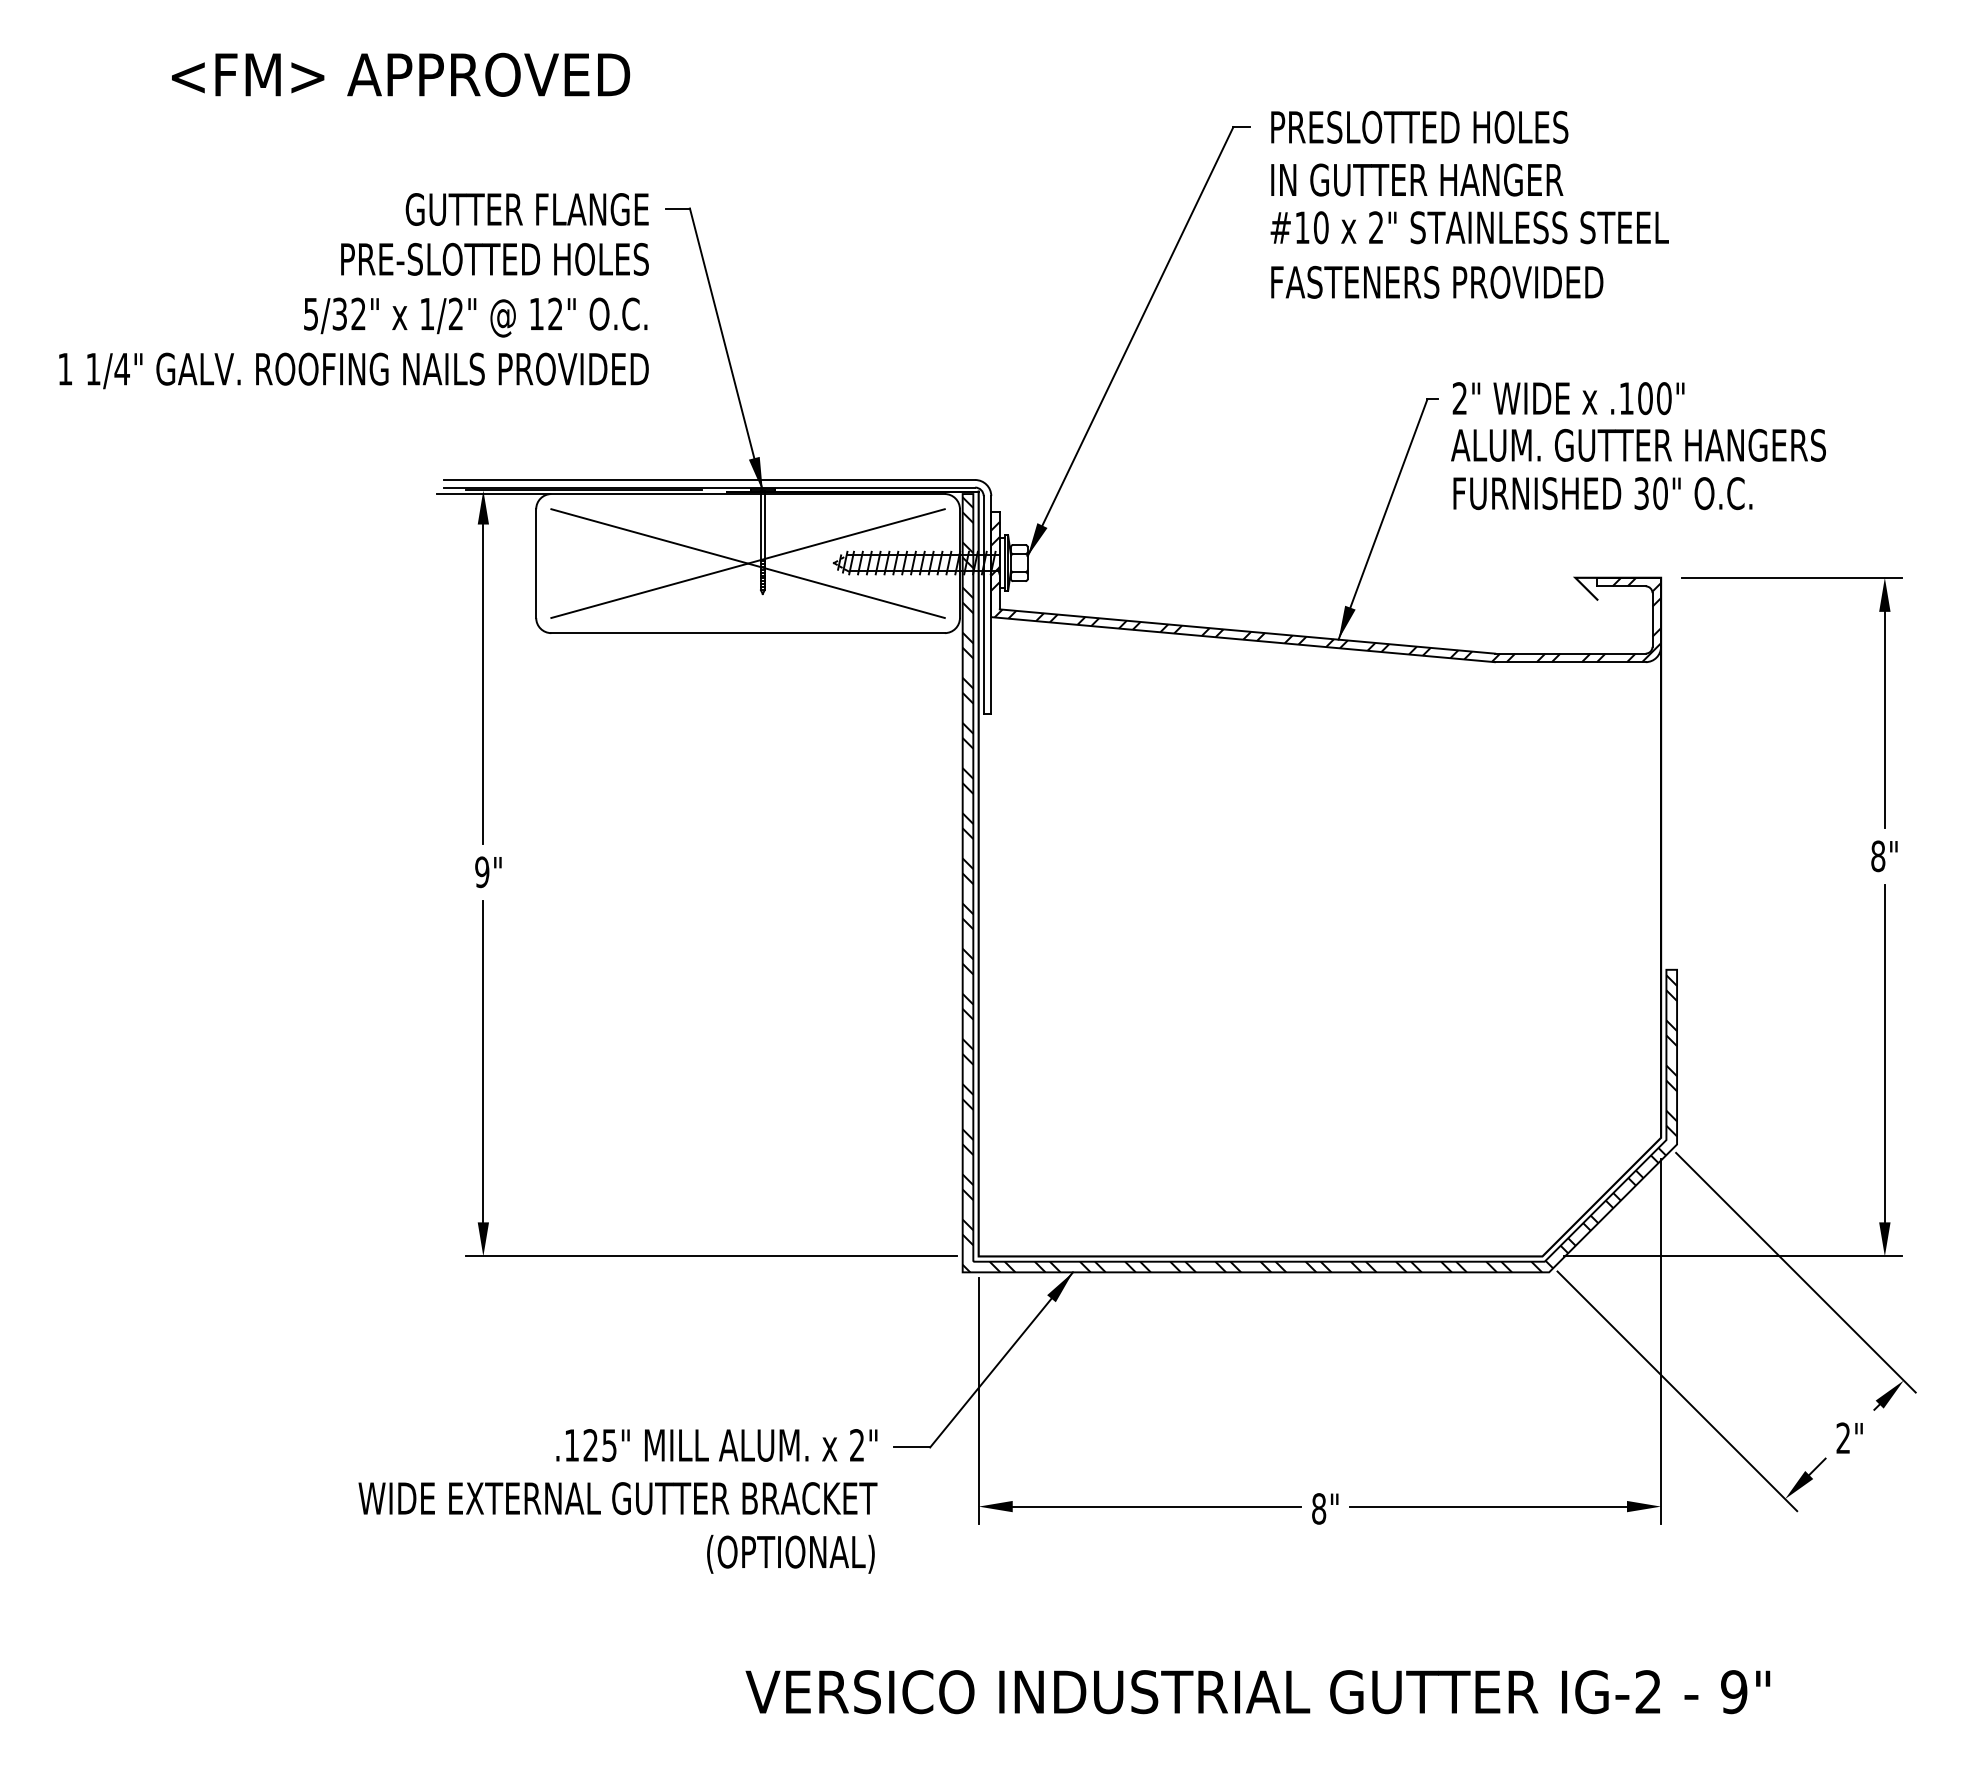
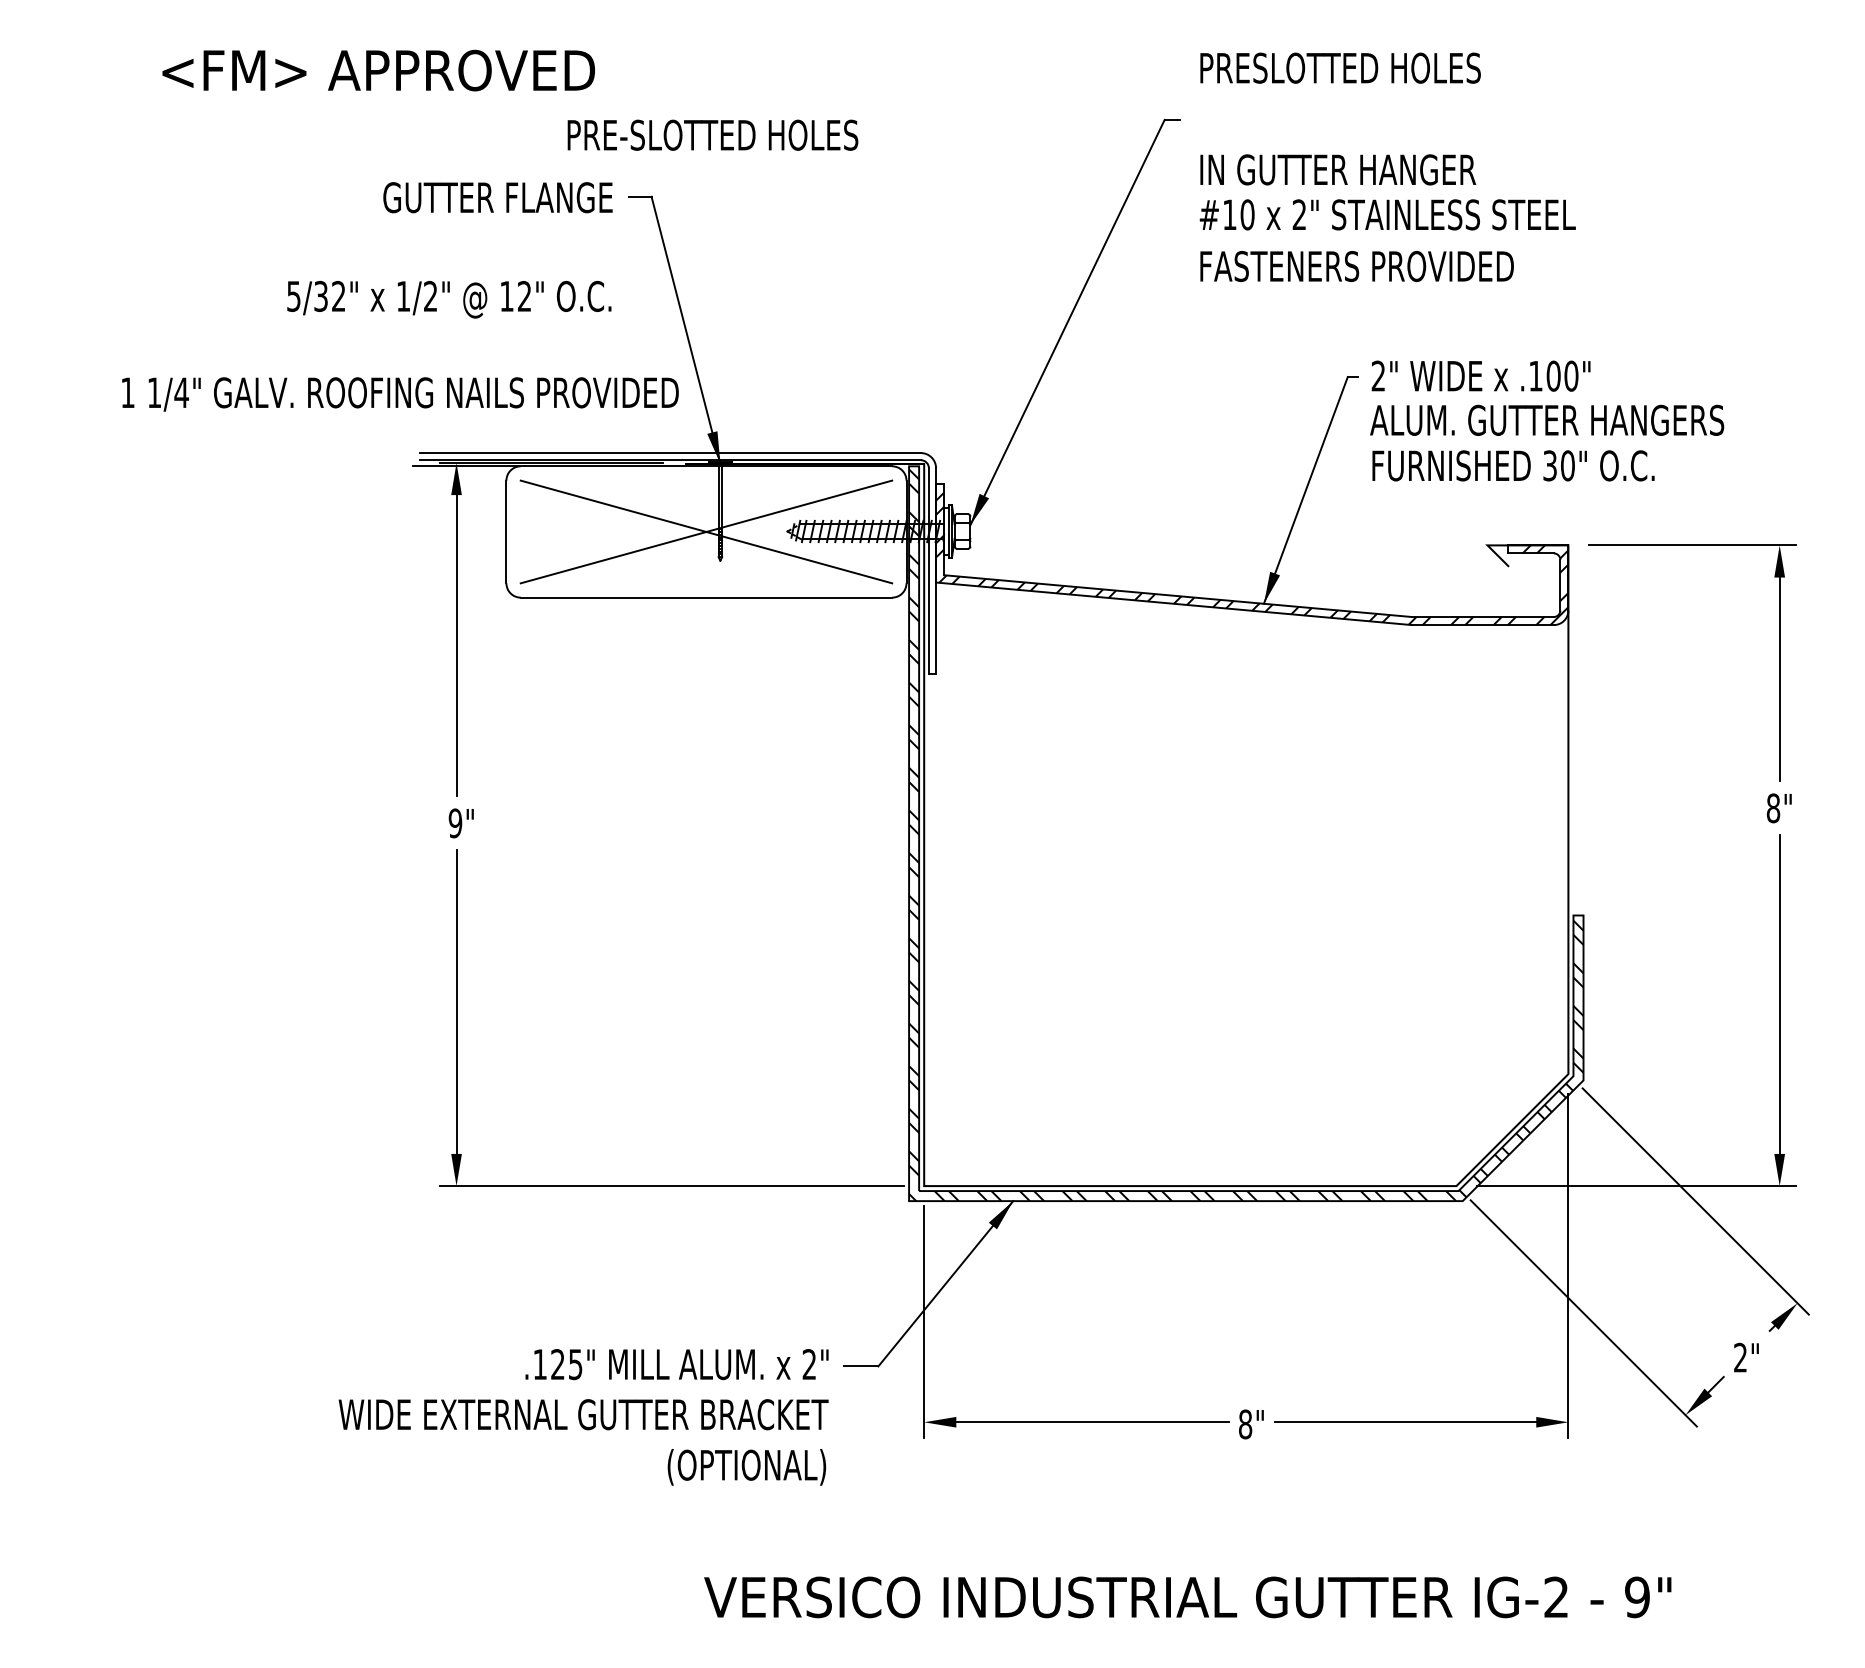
text: (1419, 126) -> (1340, 67), moved
text: (494, 259) -> (712, 135), moved
text: (353, 370) -> (400, 394), moved

